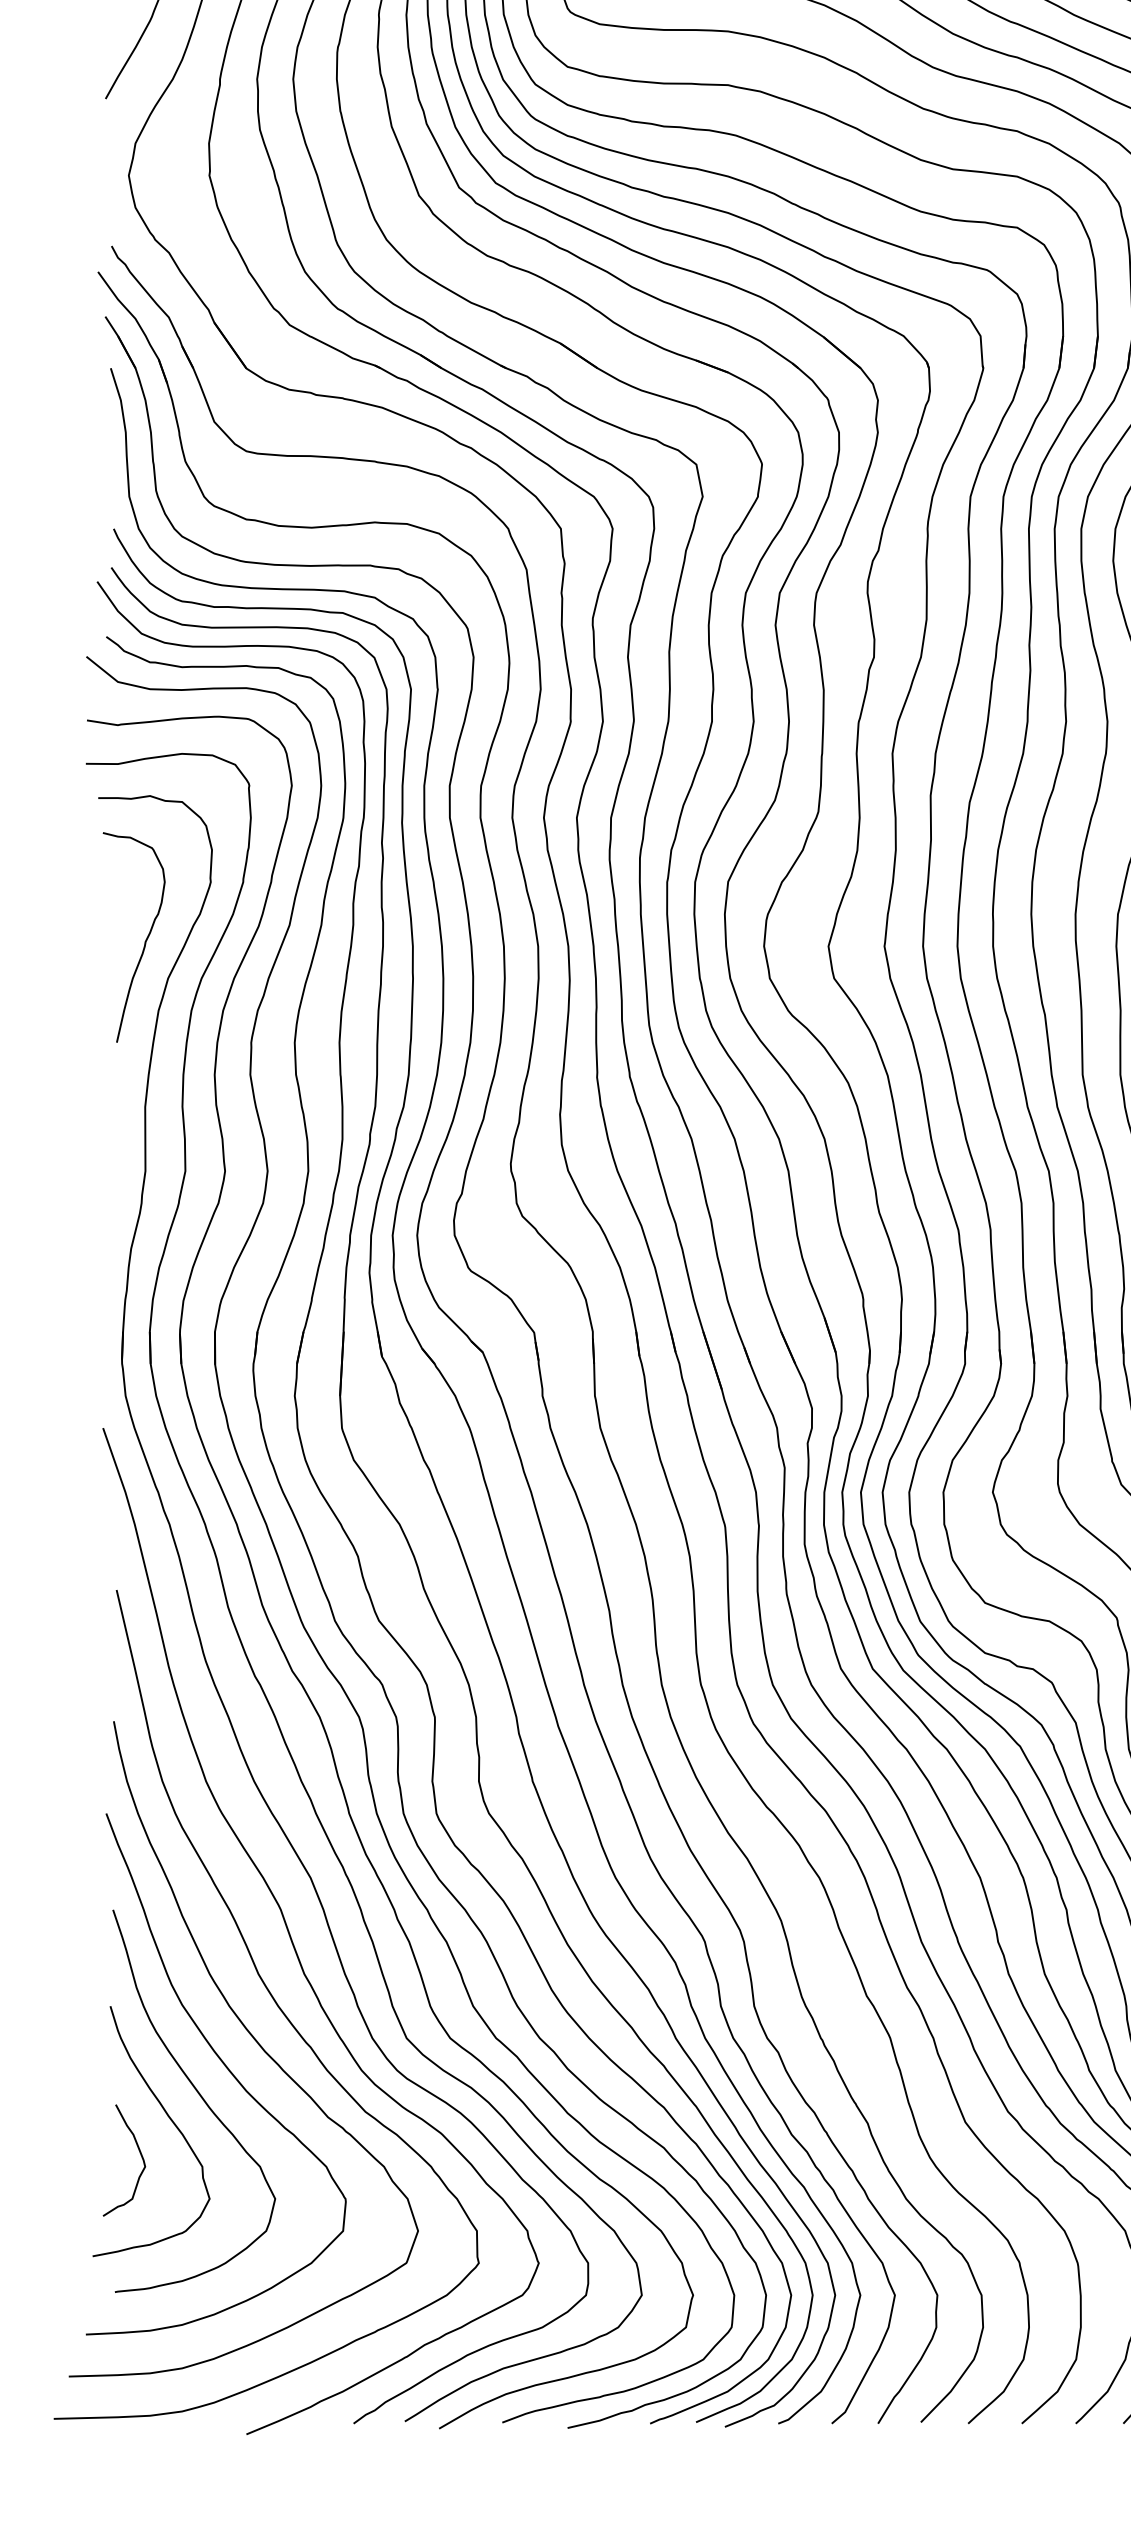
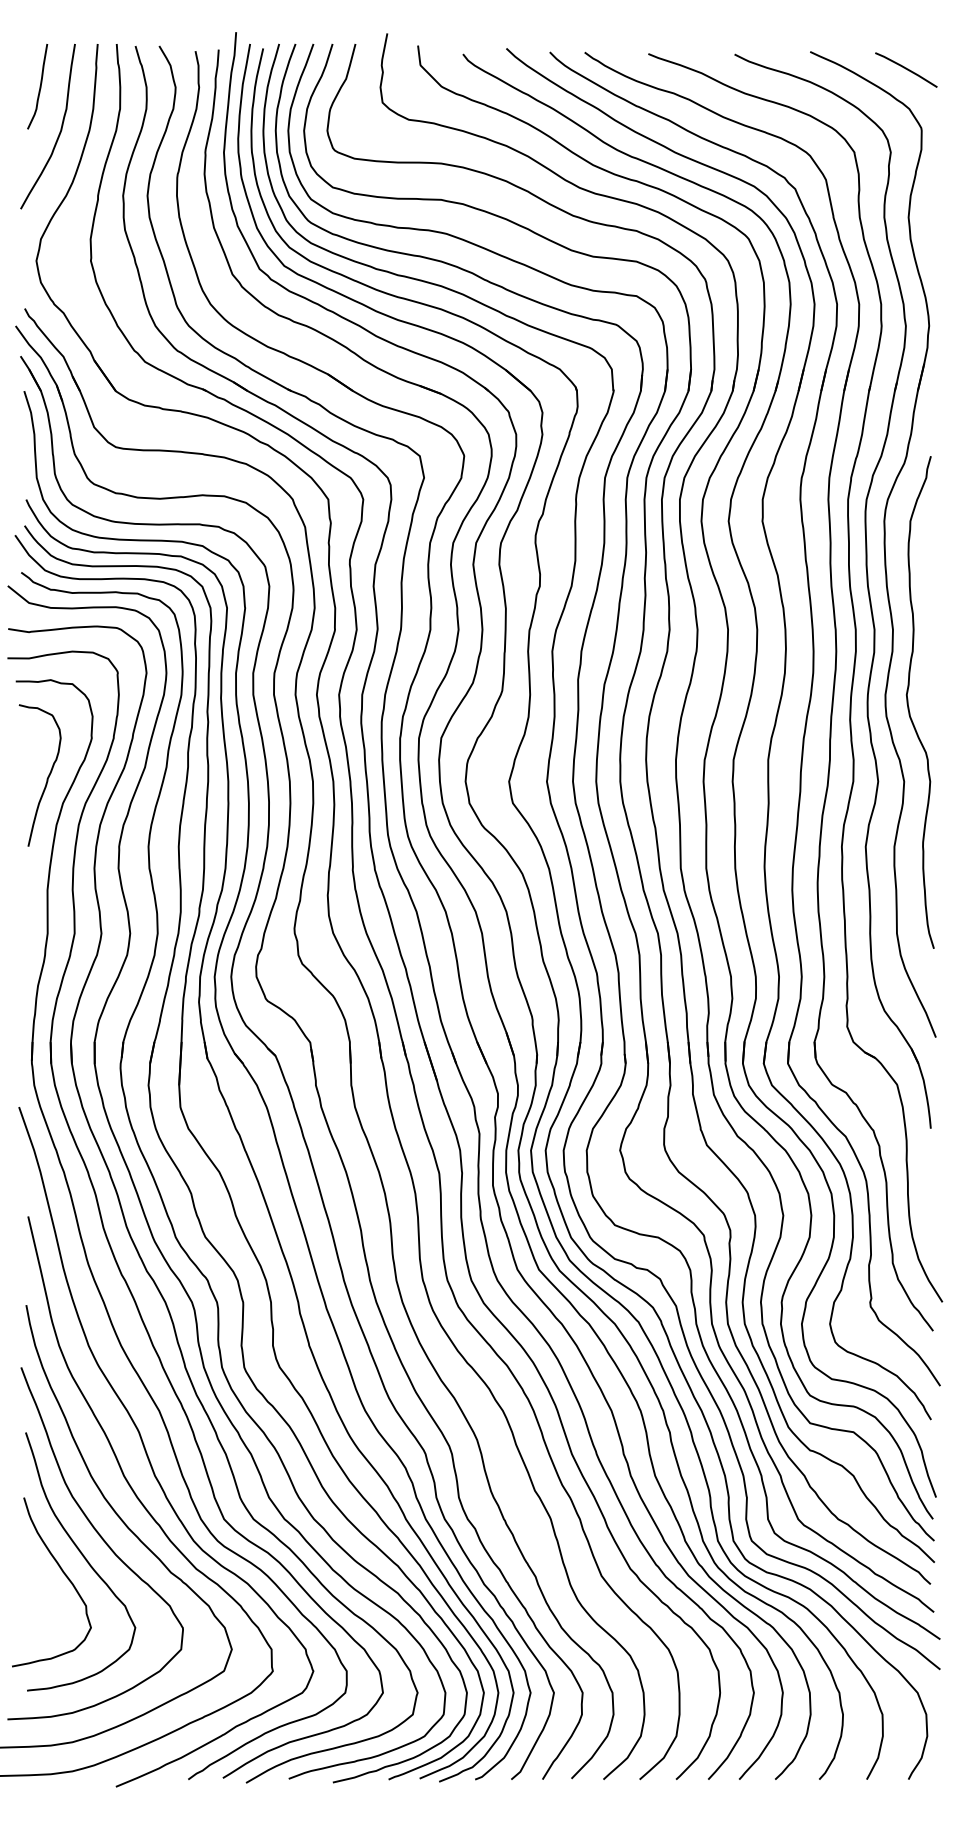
curve: (139, 2154) -> (43, 1597), removed

